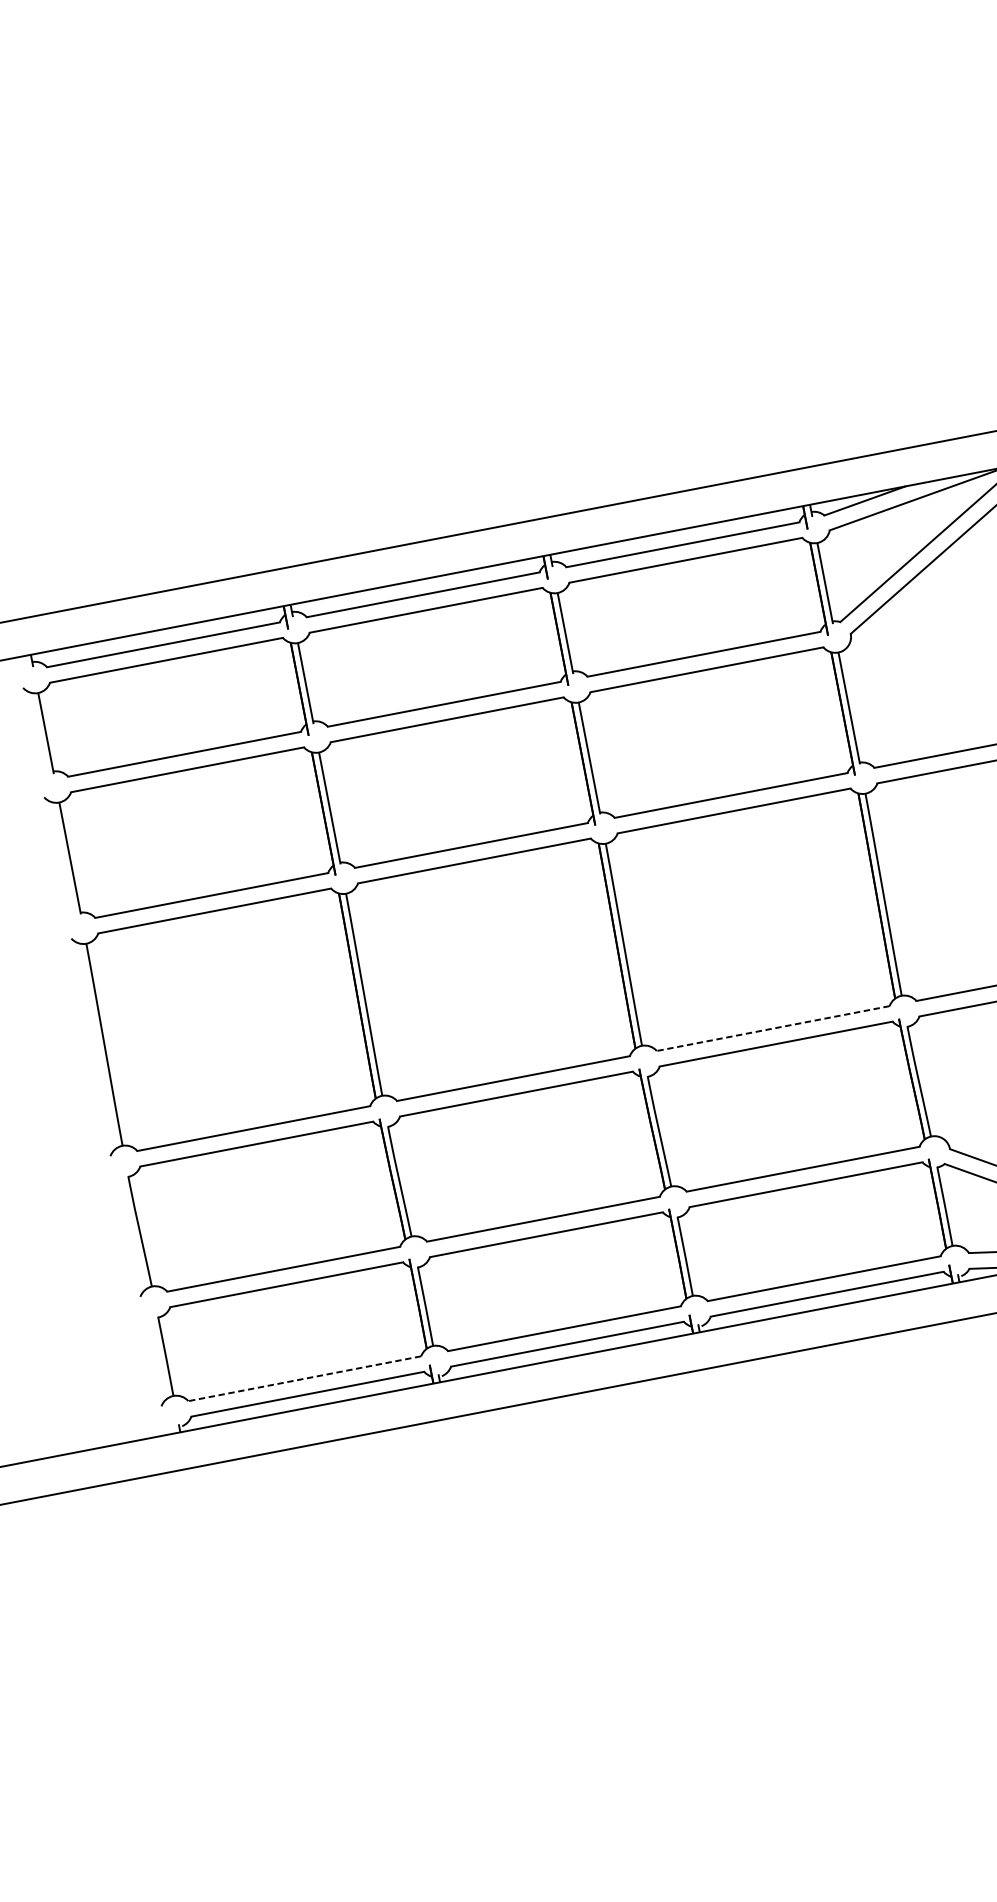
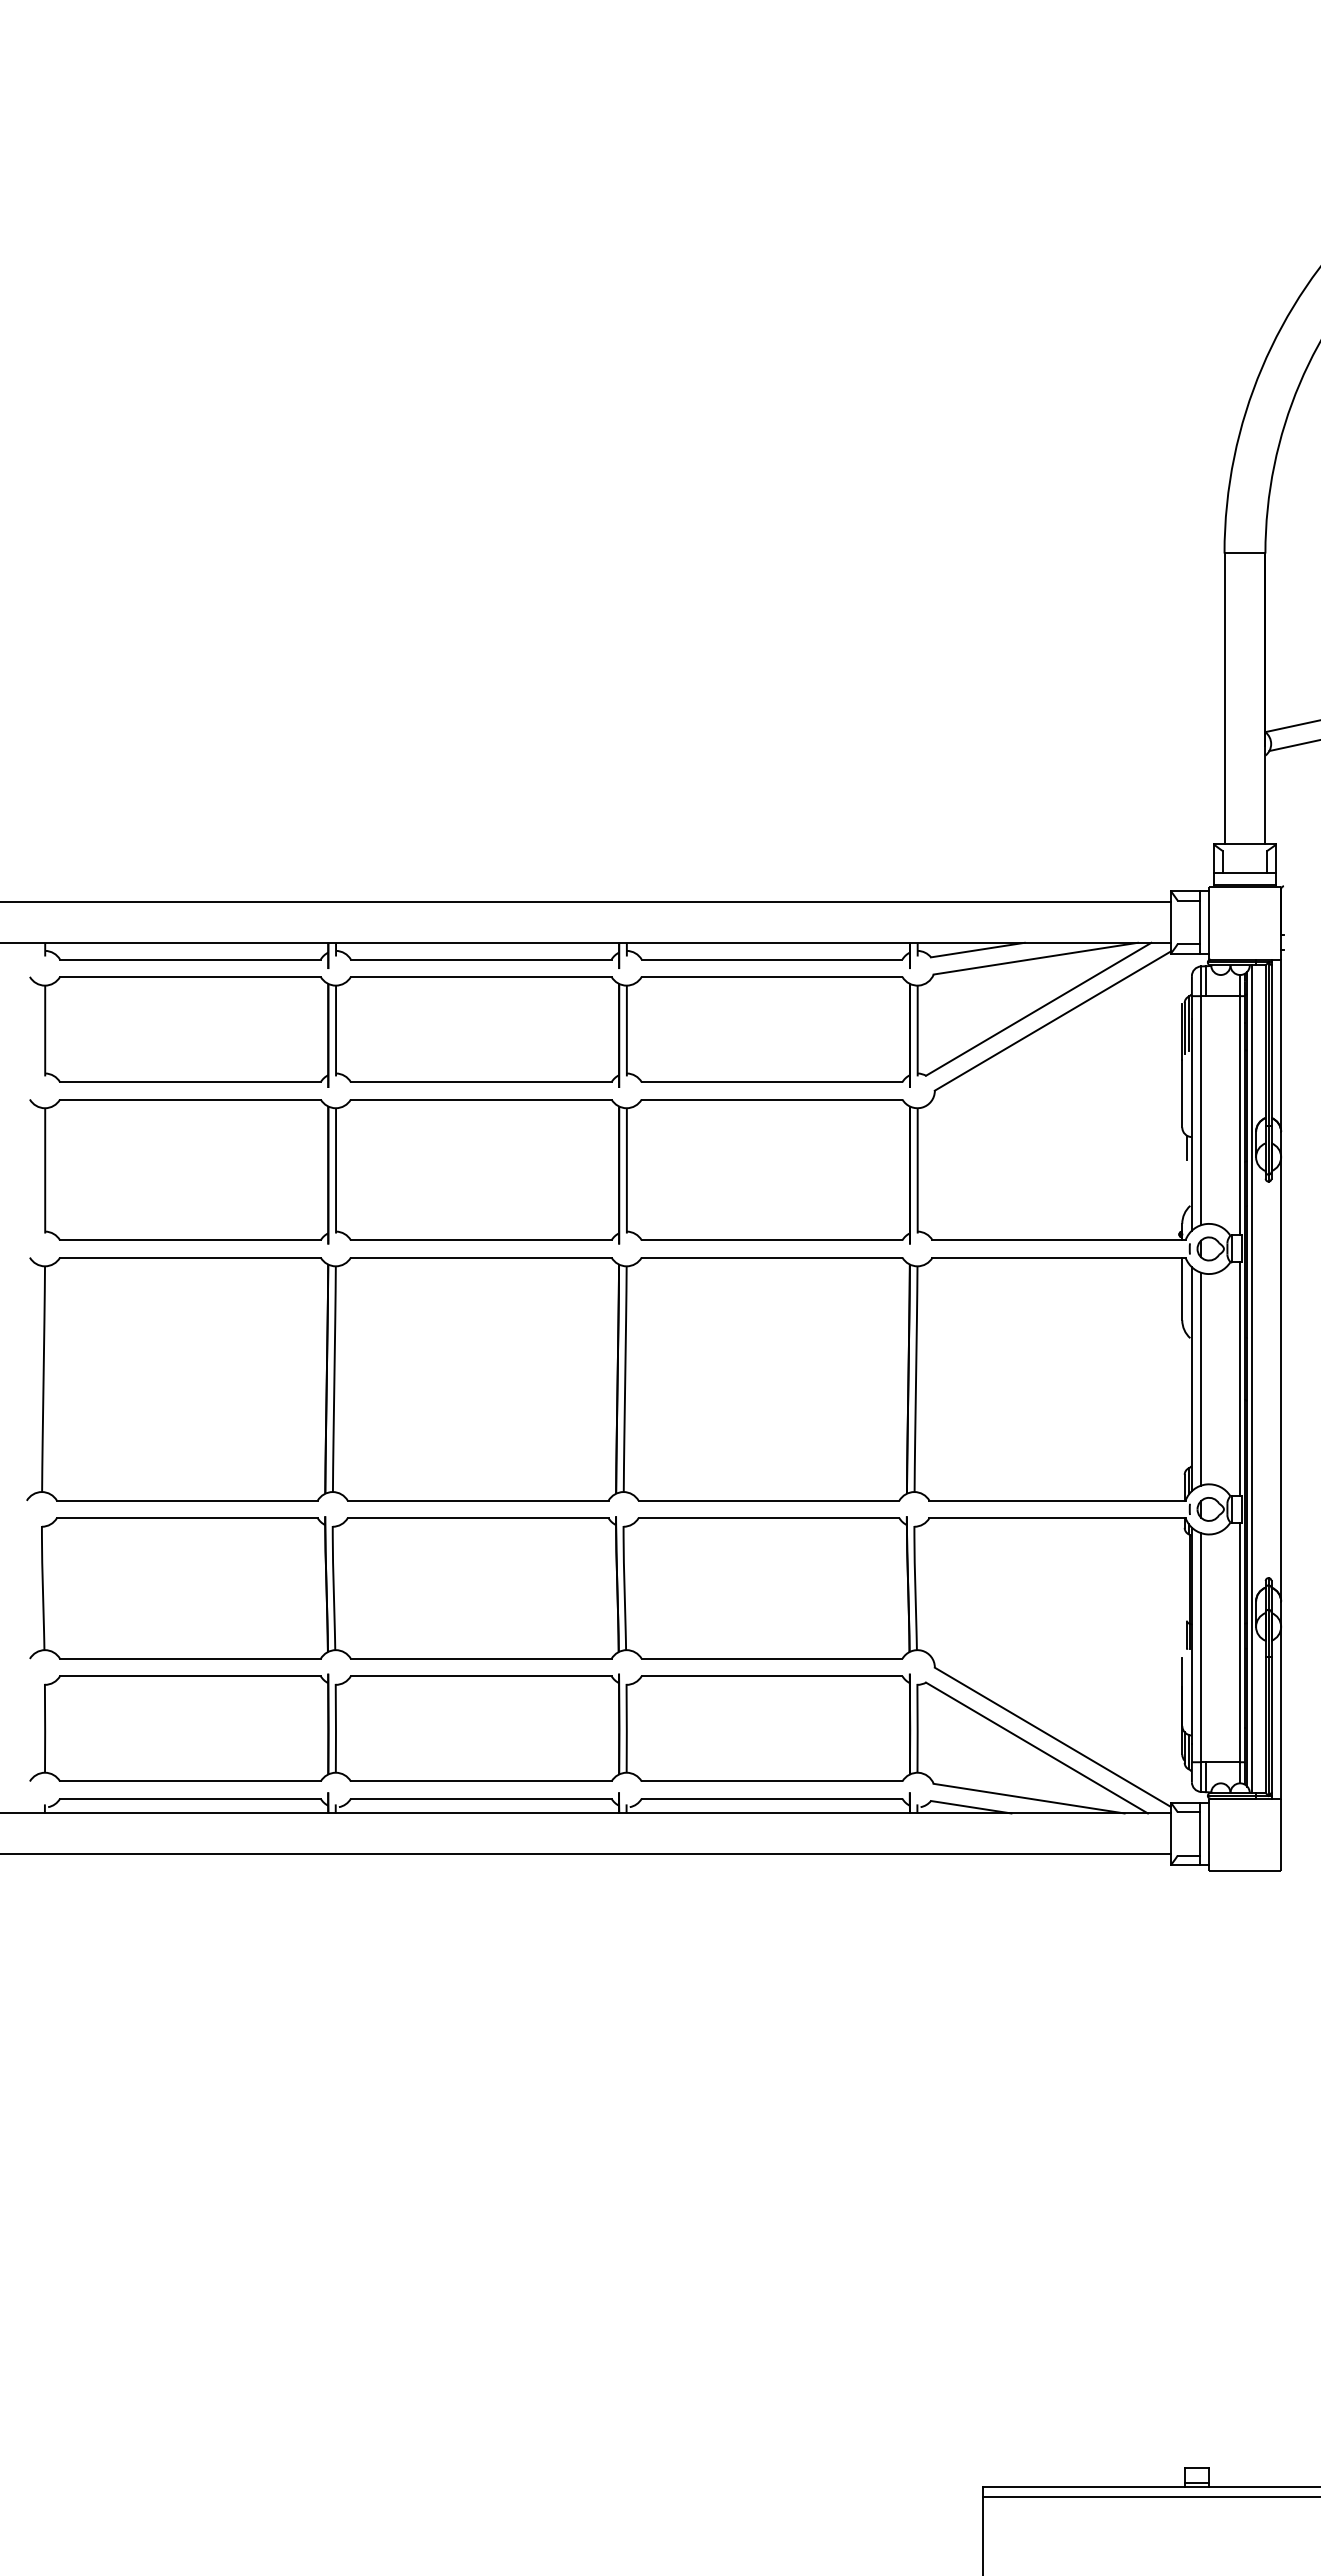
line: (772, 1028) -> (768, 1500), dashed -> solid
line: (303, 1378) -> (189, 1781), dashed -> solid

